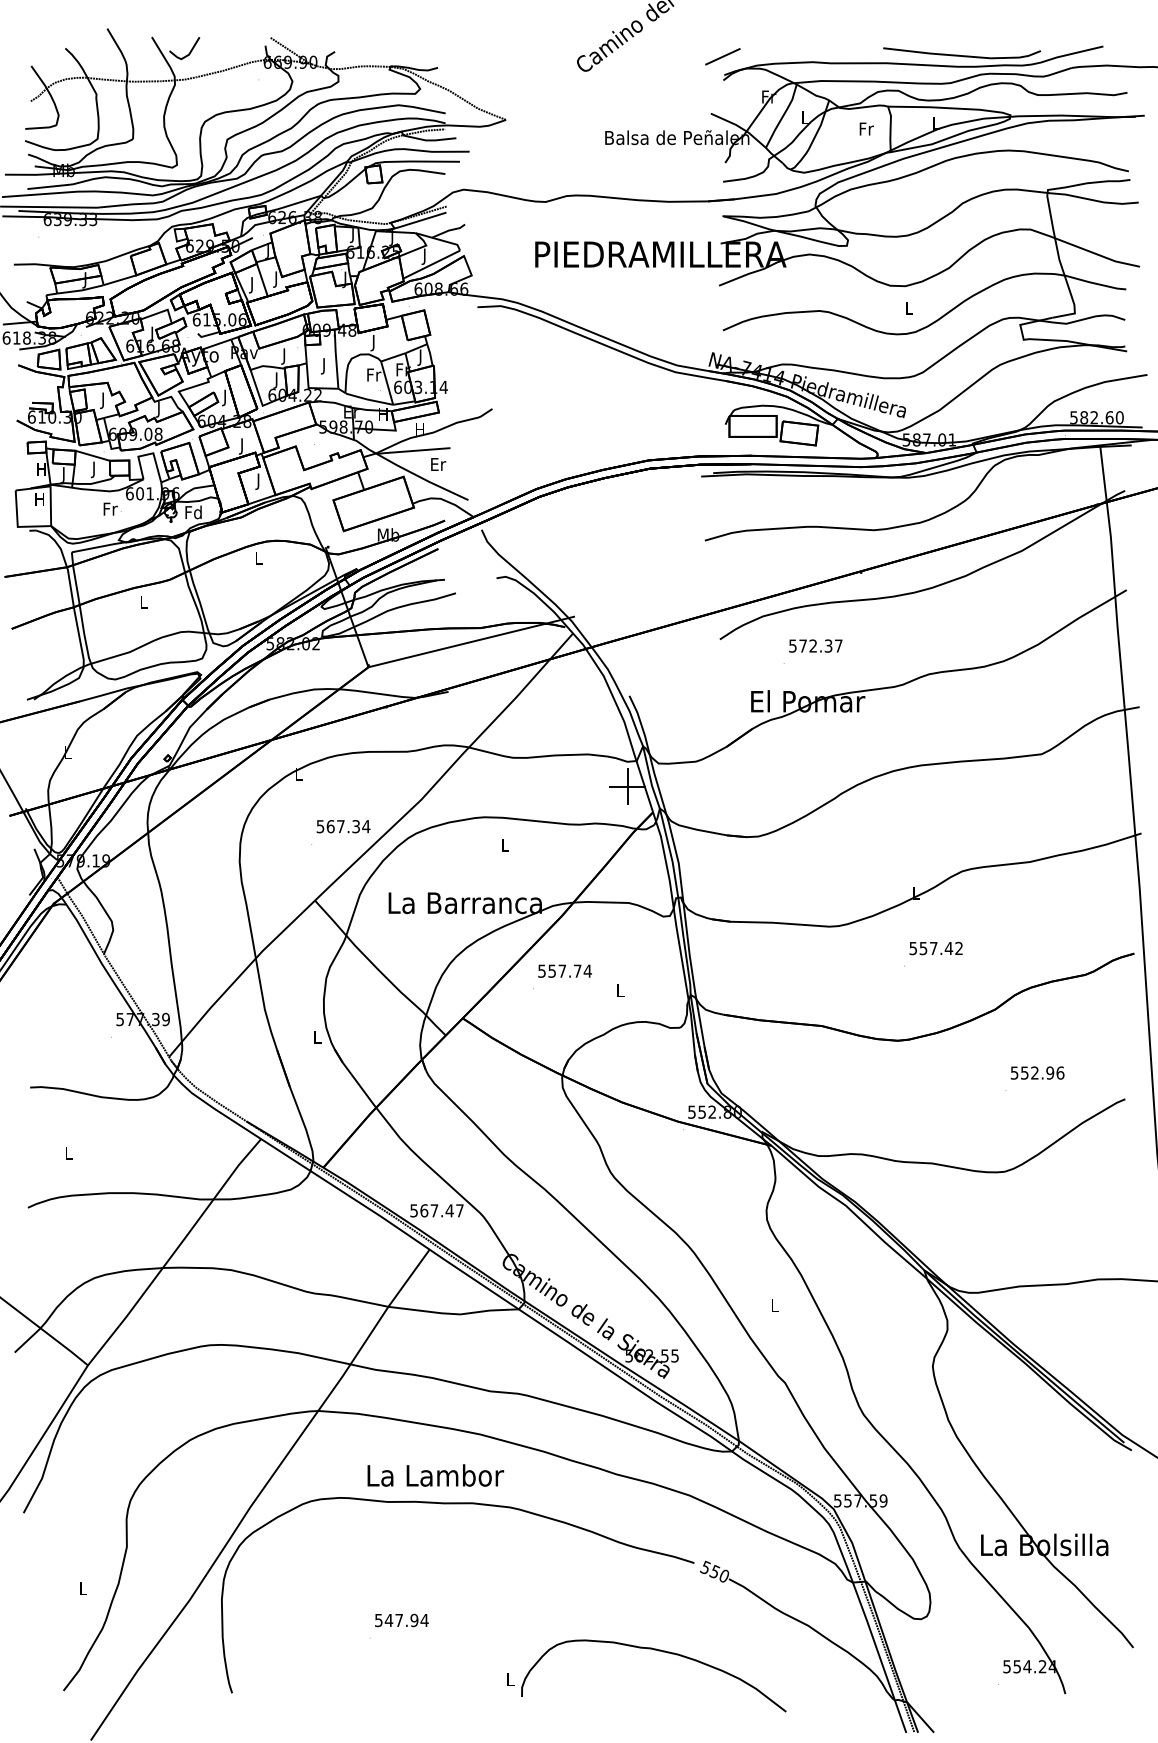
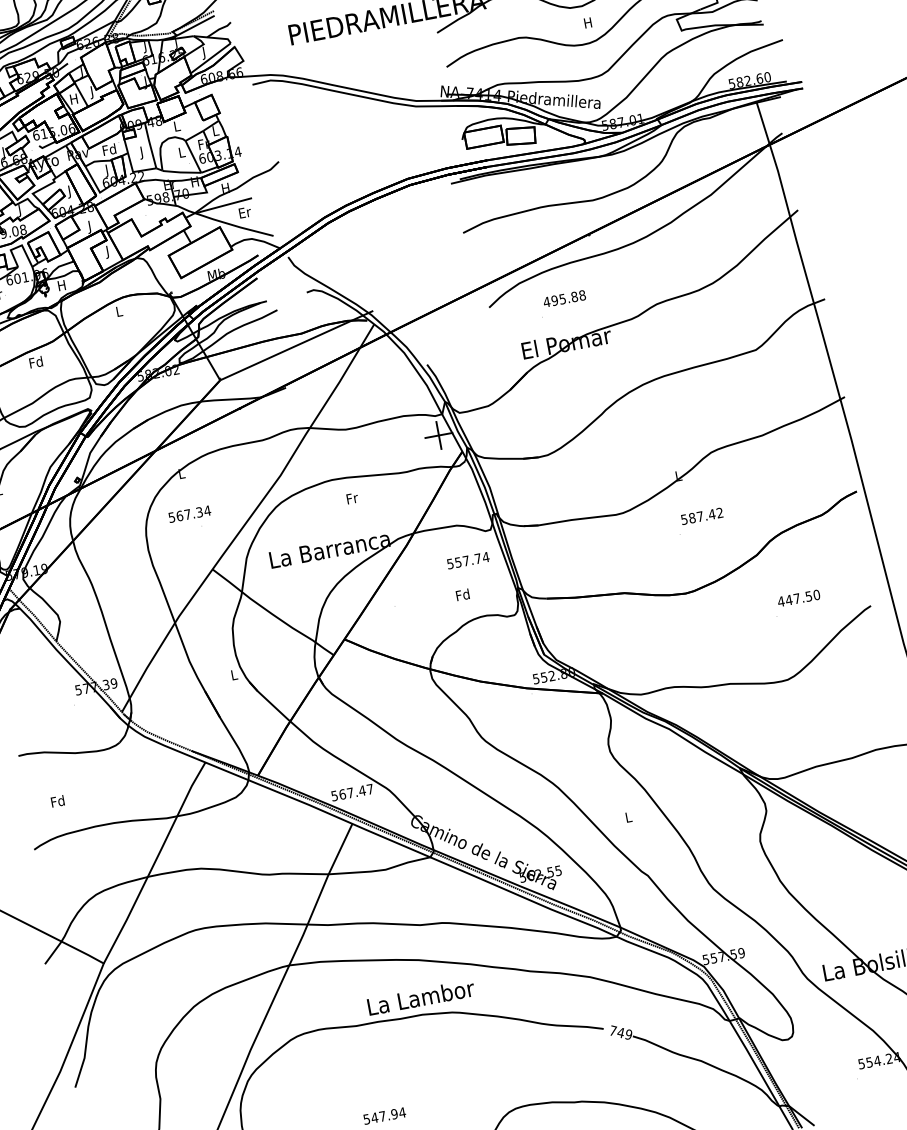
text: (252, 285) -> (74, 100), J -> H
text: (909, 308) -> (588, 22), L -> H
text: (373, 342) -> (176, 127), J -> L
text: (284, 355) -> (109, 150), J -> Fd
text: (420, 357) -> (215, 132), J -> L
text: (374, 374) -> (182, 152), Fr -> L
text: (193, 512) -> (61, 285), Fd -> H
text: (143, 601) -> (35, 361), L -> Fd
text: (815, 645) -> (564, 298), 572.37 -> 495.88
text: (343, 826) -> (189, 514), moved
text: (505, 844) -> (352, 498), L -> Fr
text: (923, 948) -> (692, 518), 557.42 -> 587.42
text: (564, 970) -> (467, 560), moved
text: (620, 990) -> (463, 594), L -> Fd
text: (1037, 1072) -> (798, 597), 552.96 -> 447.50
text: (68, 1152) -> (57, 800), L -> Fd
text: (435, 1475) -> (420, 997), moved
text: (713, 1571) -> (619, 1032), 550 -> 749

